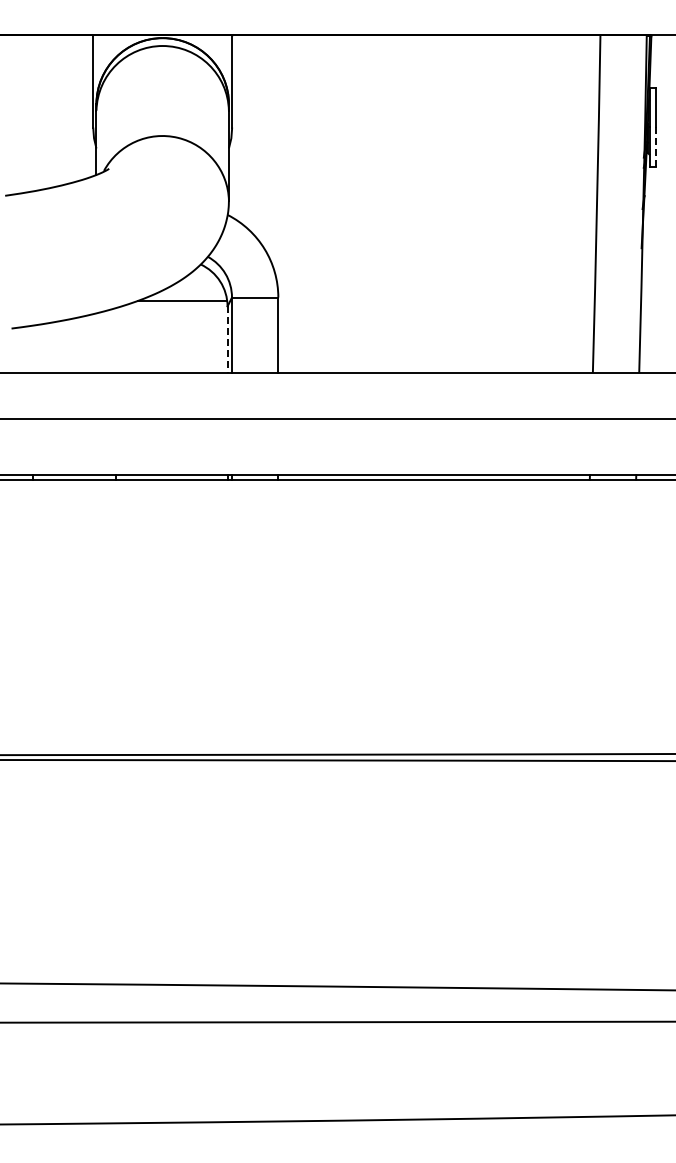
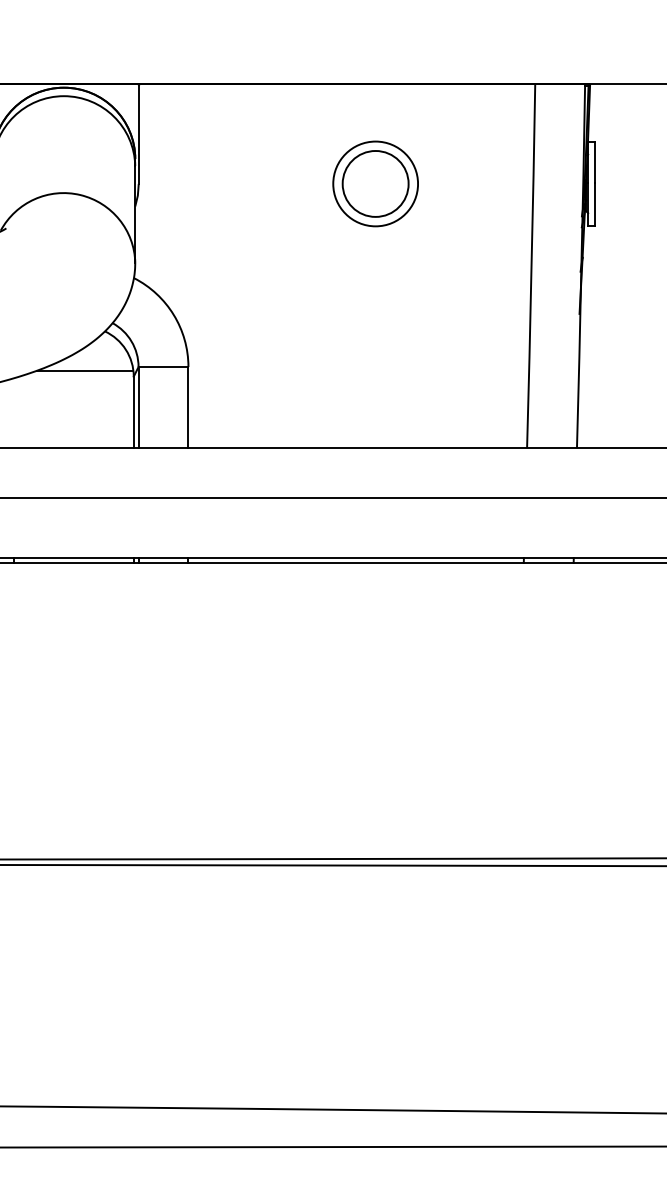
part: (452, 127) -> (375, 183), added
line: (655, 146) -> (594, 204), dashed -> solid
line: (227, 340) -> (133, 413), dashed -> solid

